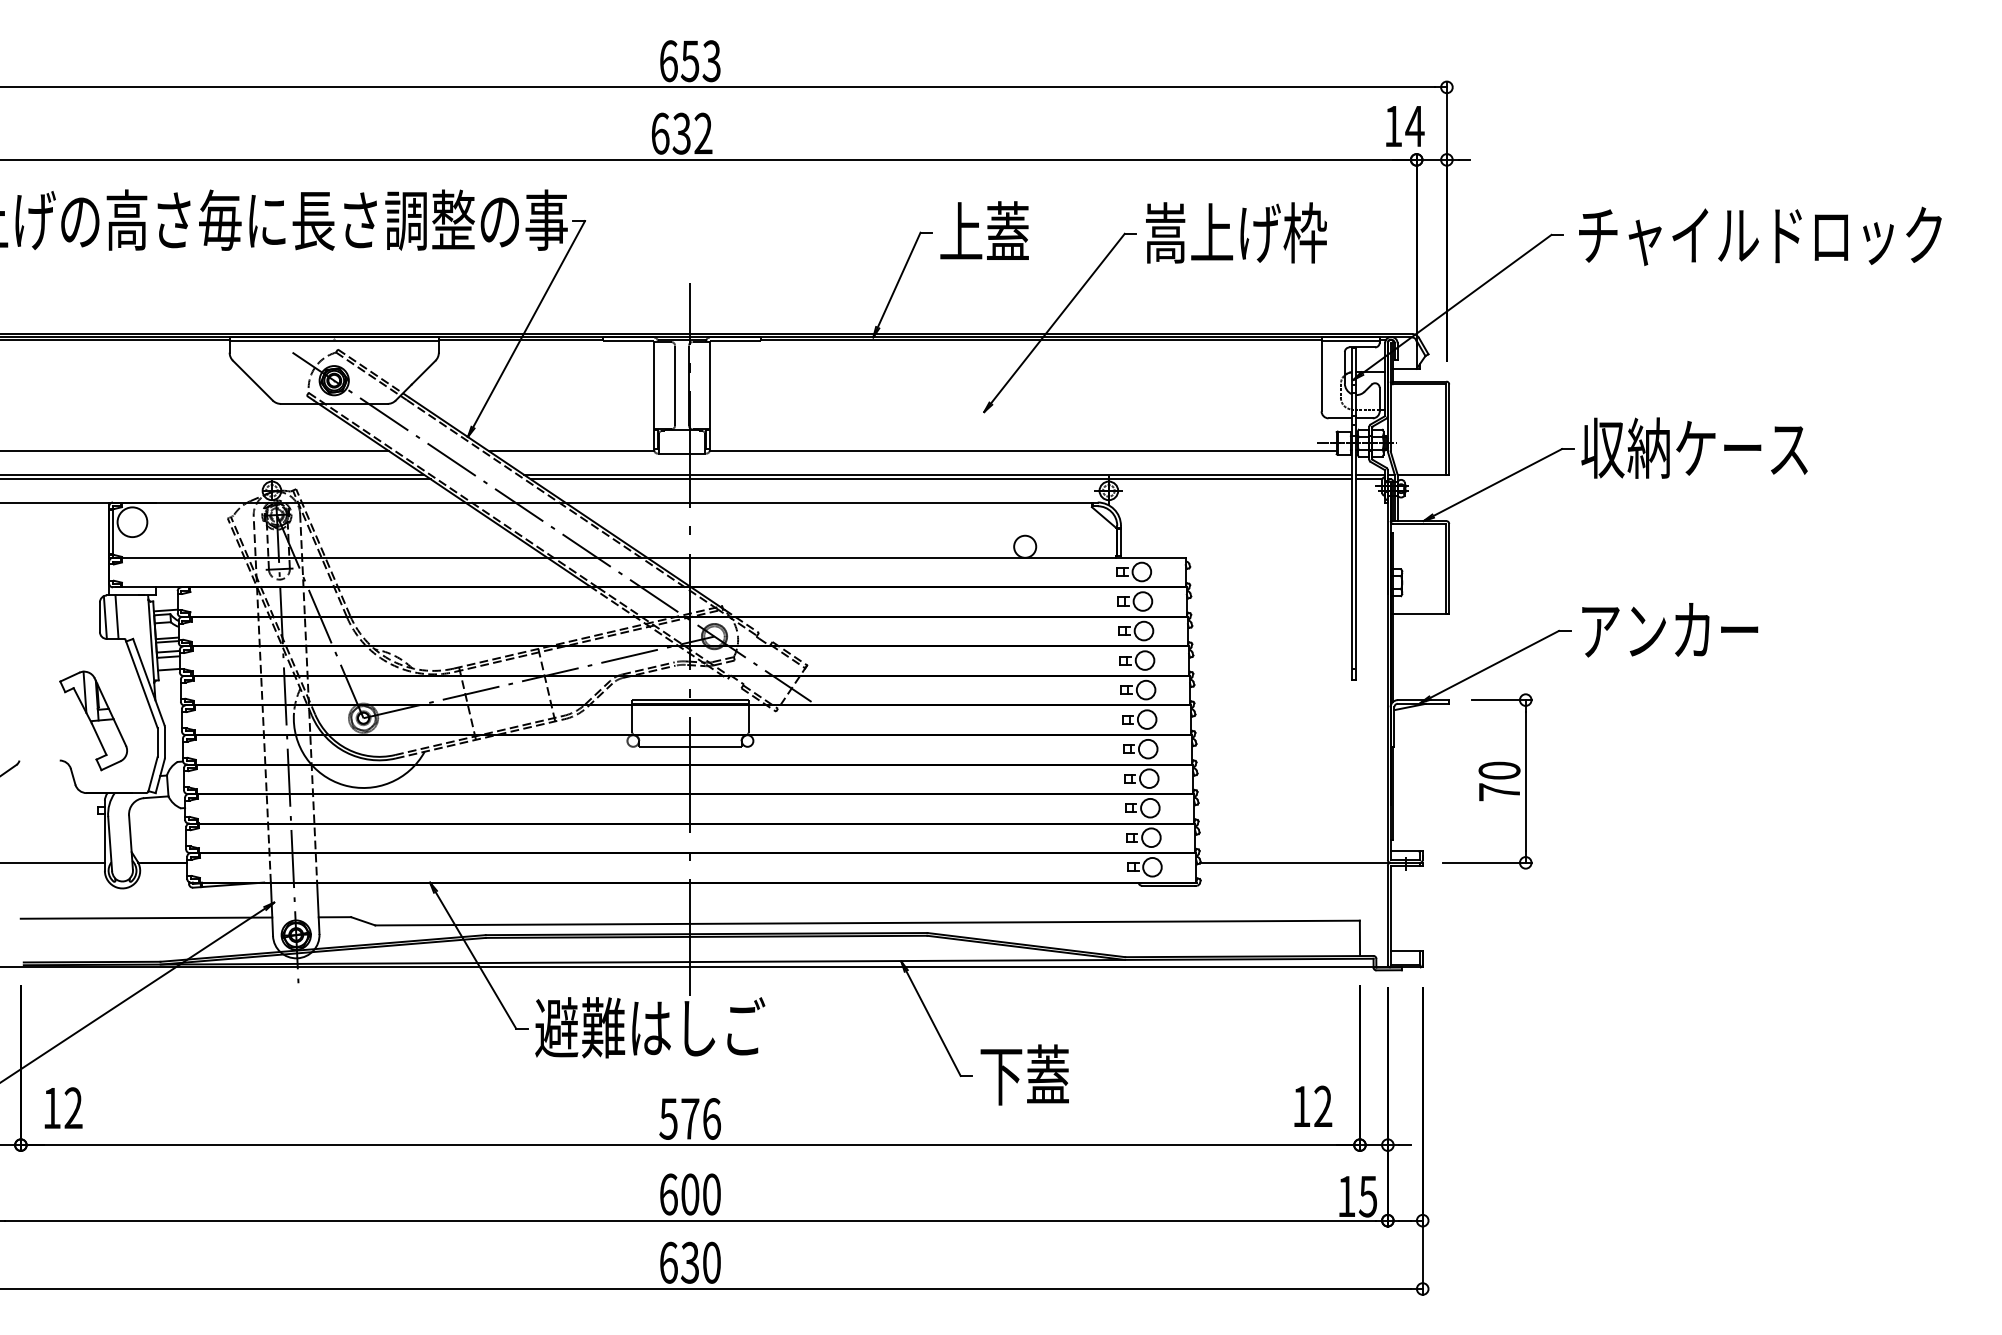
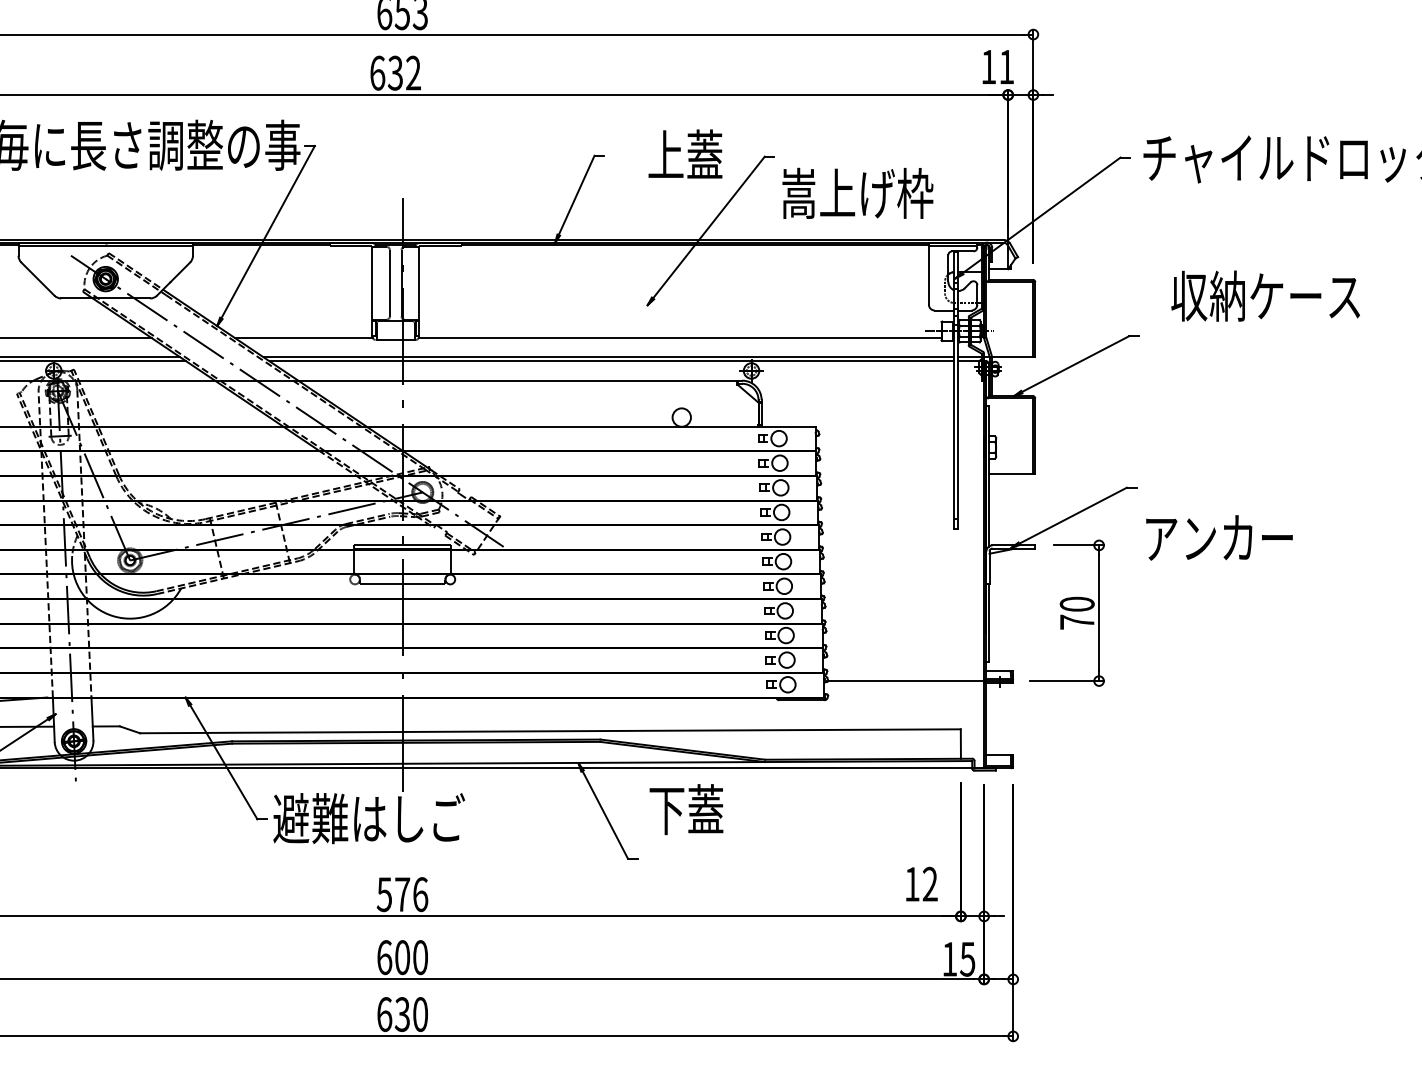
text: (1414, 126) -> (1006, 67), 14 -> 11
text: (984, 230) -> (685, 153), moved
text: (1236, 232) -> (857, 193), moved
text: (1694, 447) -> (1265, 295), moved
text: (1670, 630) -> (1219, 538), moved
text: (1024, 1074) -> (686, 809), moved

